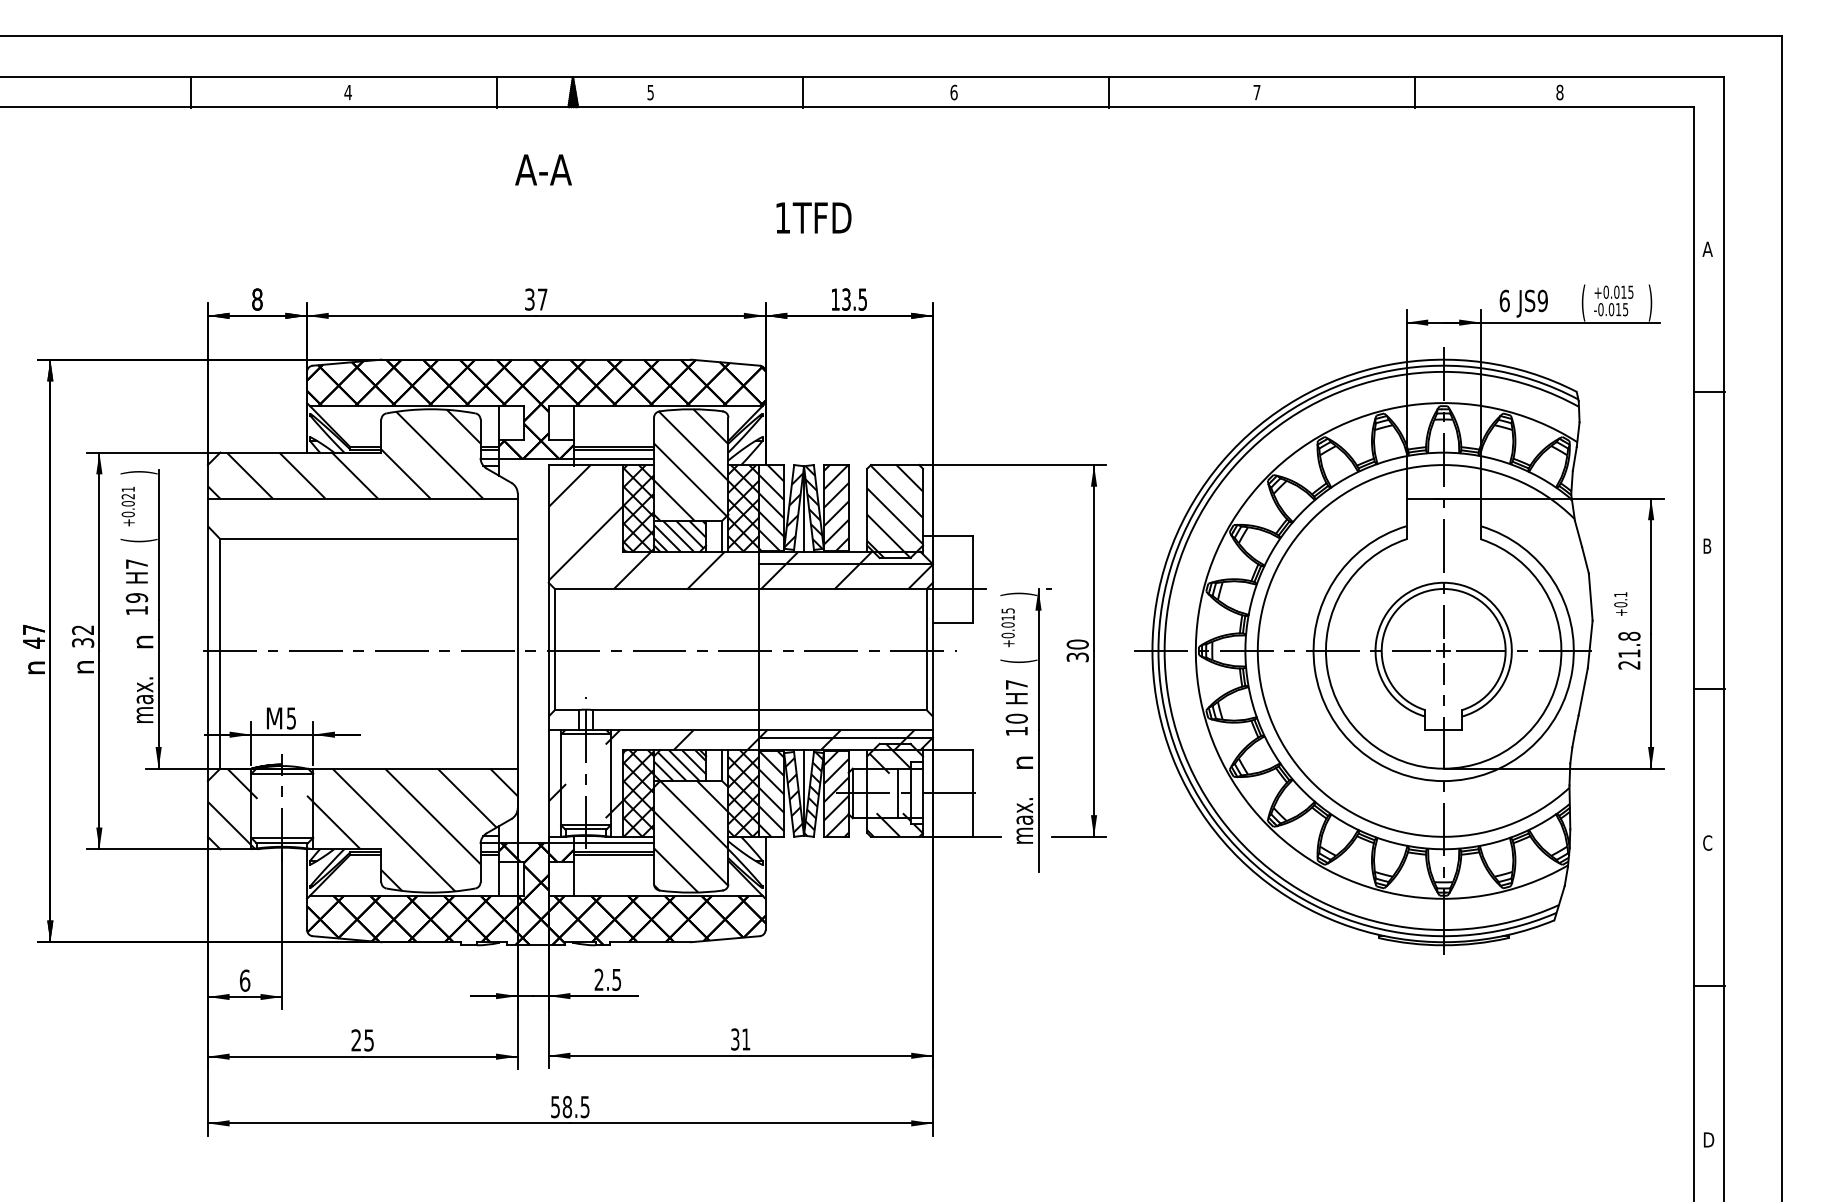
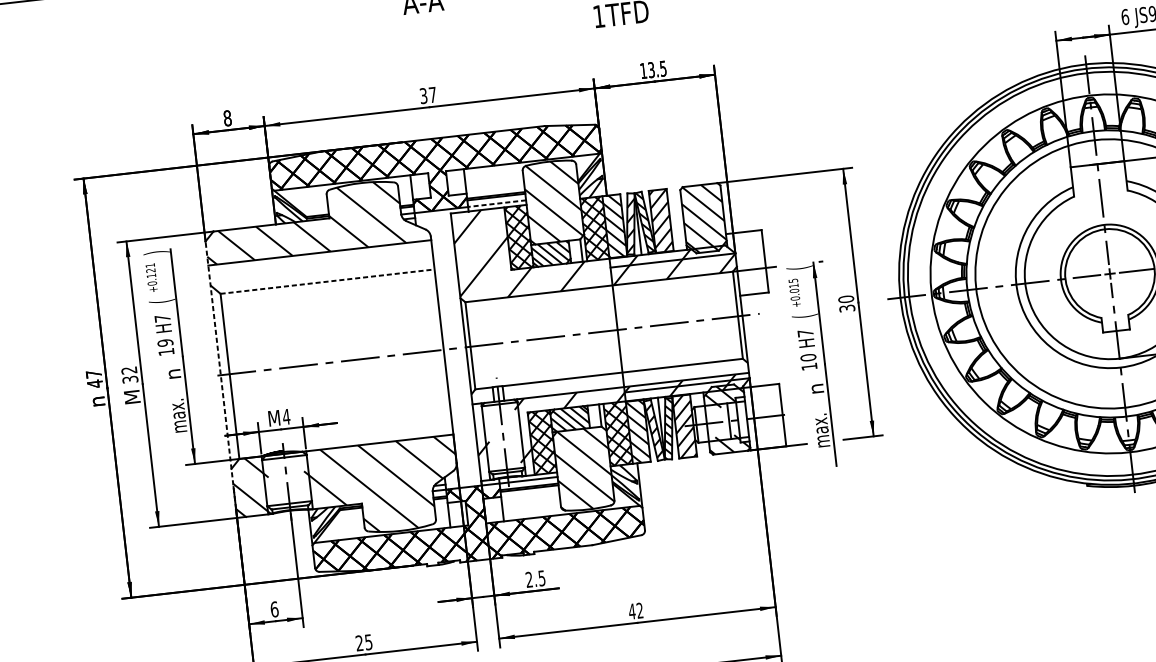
line: (613, 458) -> (496, 203), solid -> dashed
text: (127, 503) -> (150, 275), +0.021 -> +0.121
line: (369, 539) -> (327, 281), solid -> dashed
text: (1018, 594) -> (799, 268), ) -> (
line: (207, 650) -> (220, 374), solid -> dashed
text: (82, 667) -> (131, 397), n -> M
text: (291, 718) -> (286, 416), 5 -> 4
text: (740, 1039) -> (635, 611), 31 -> 42

